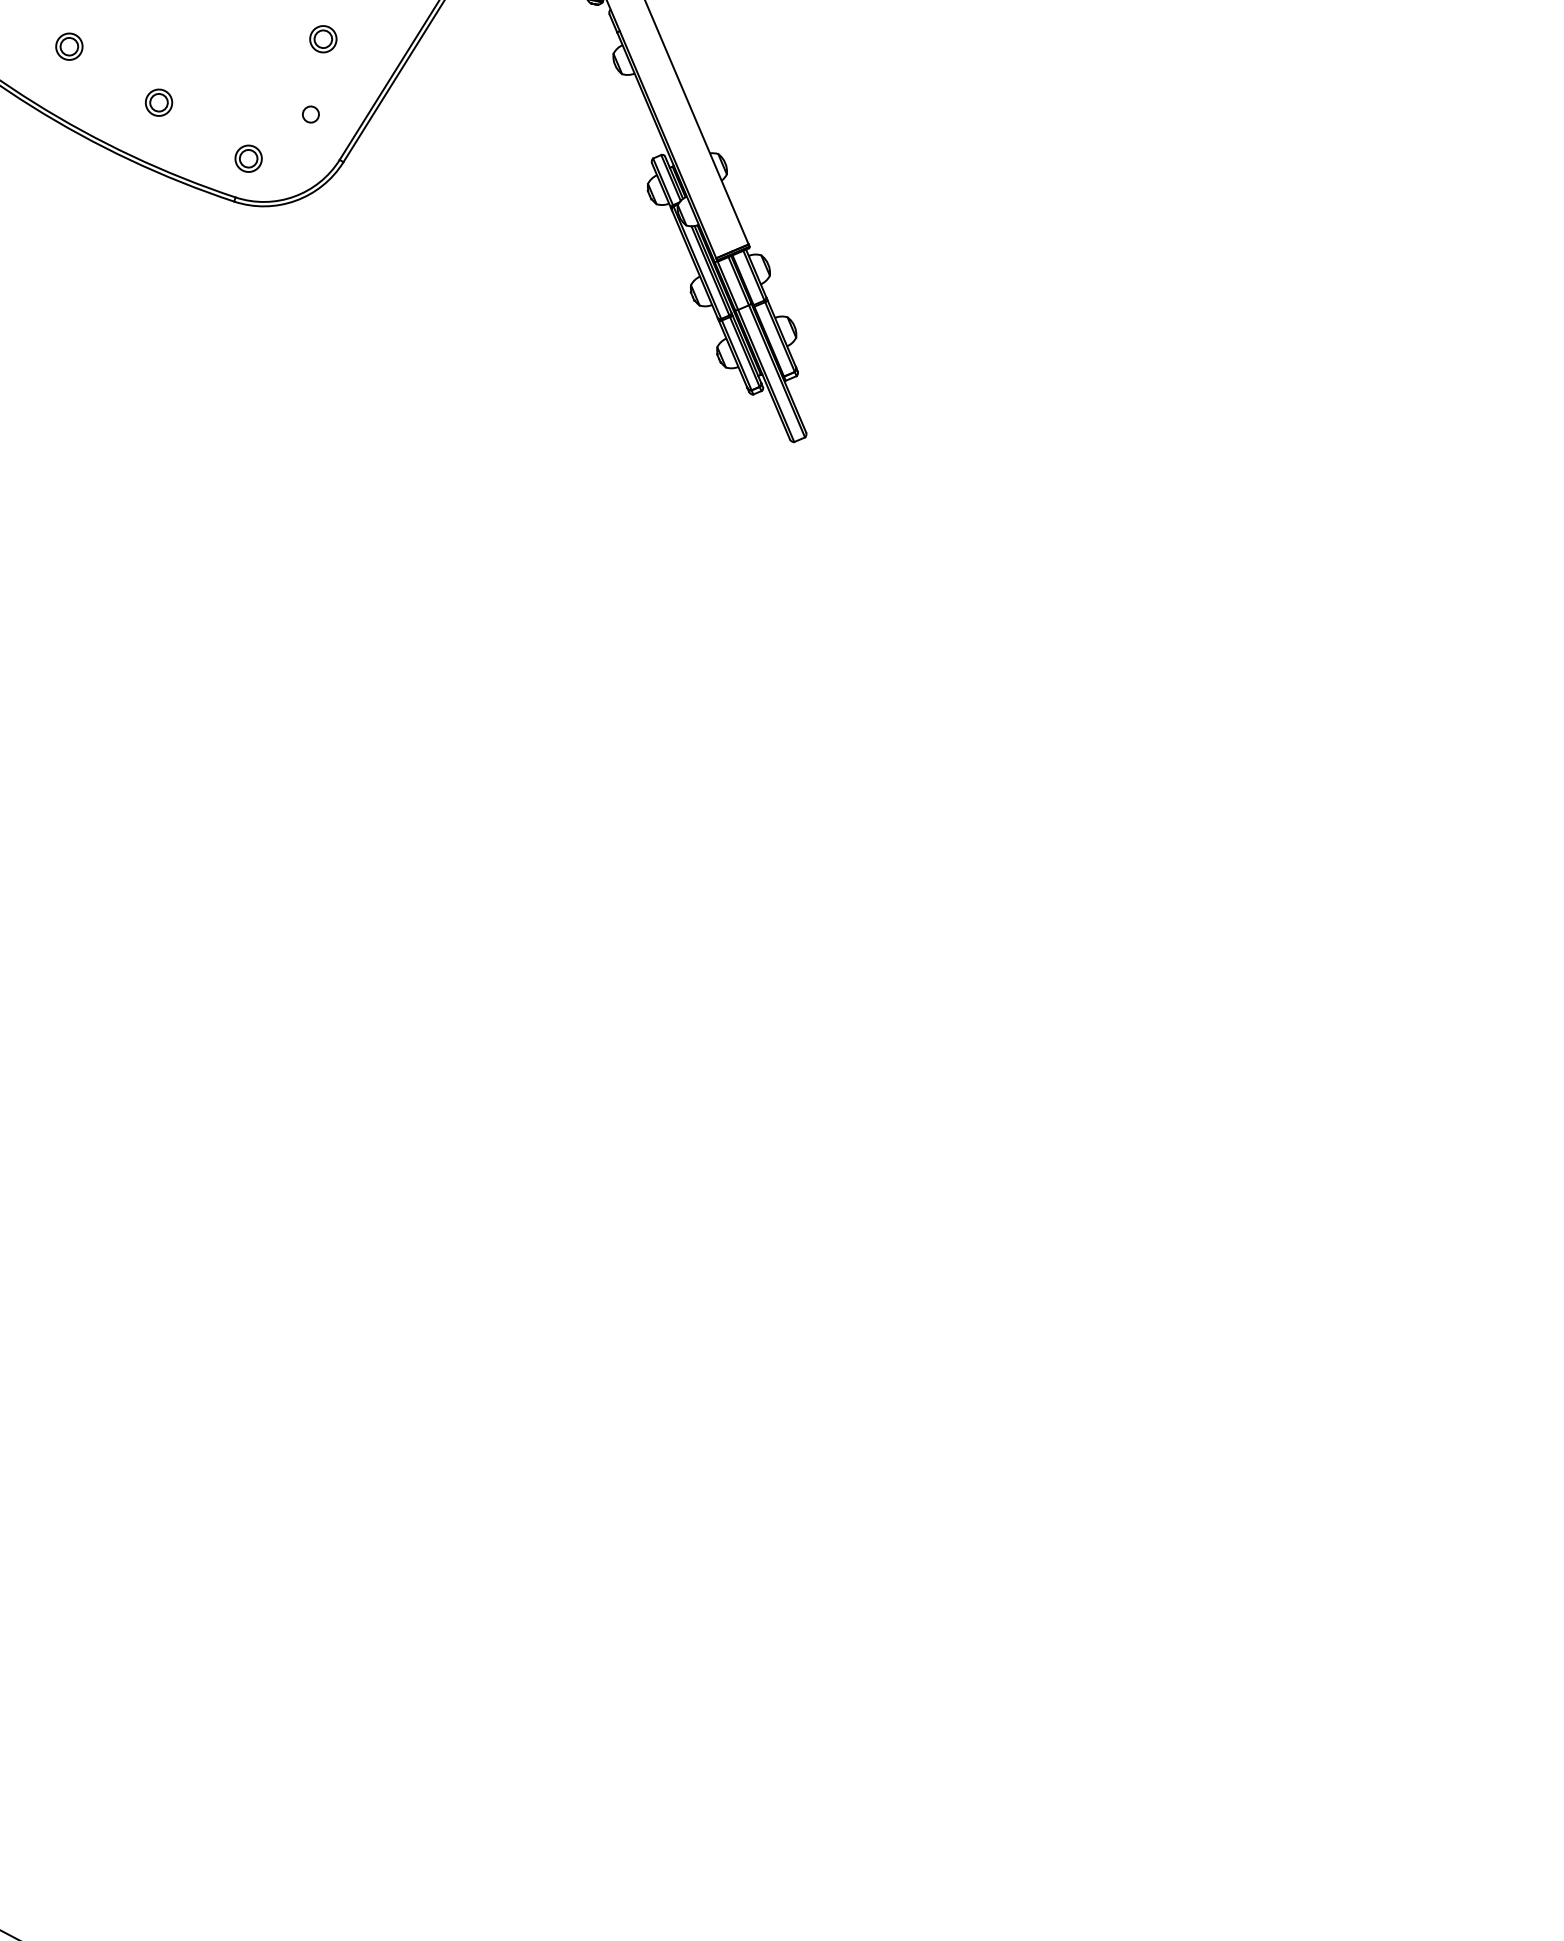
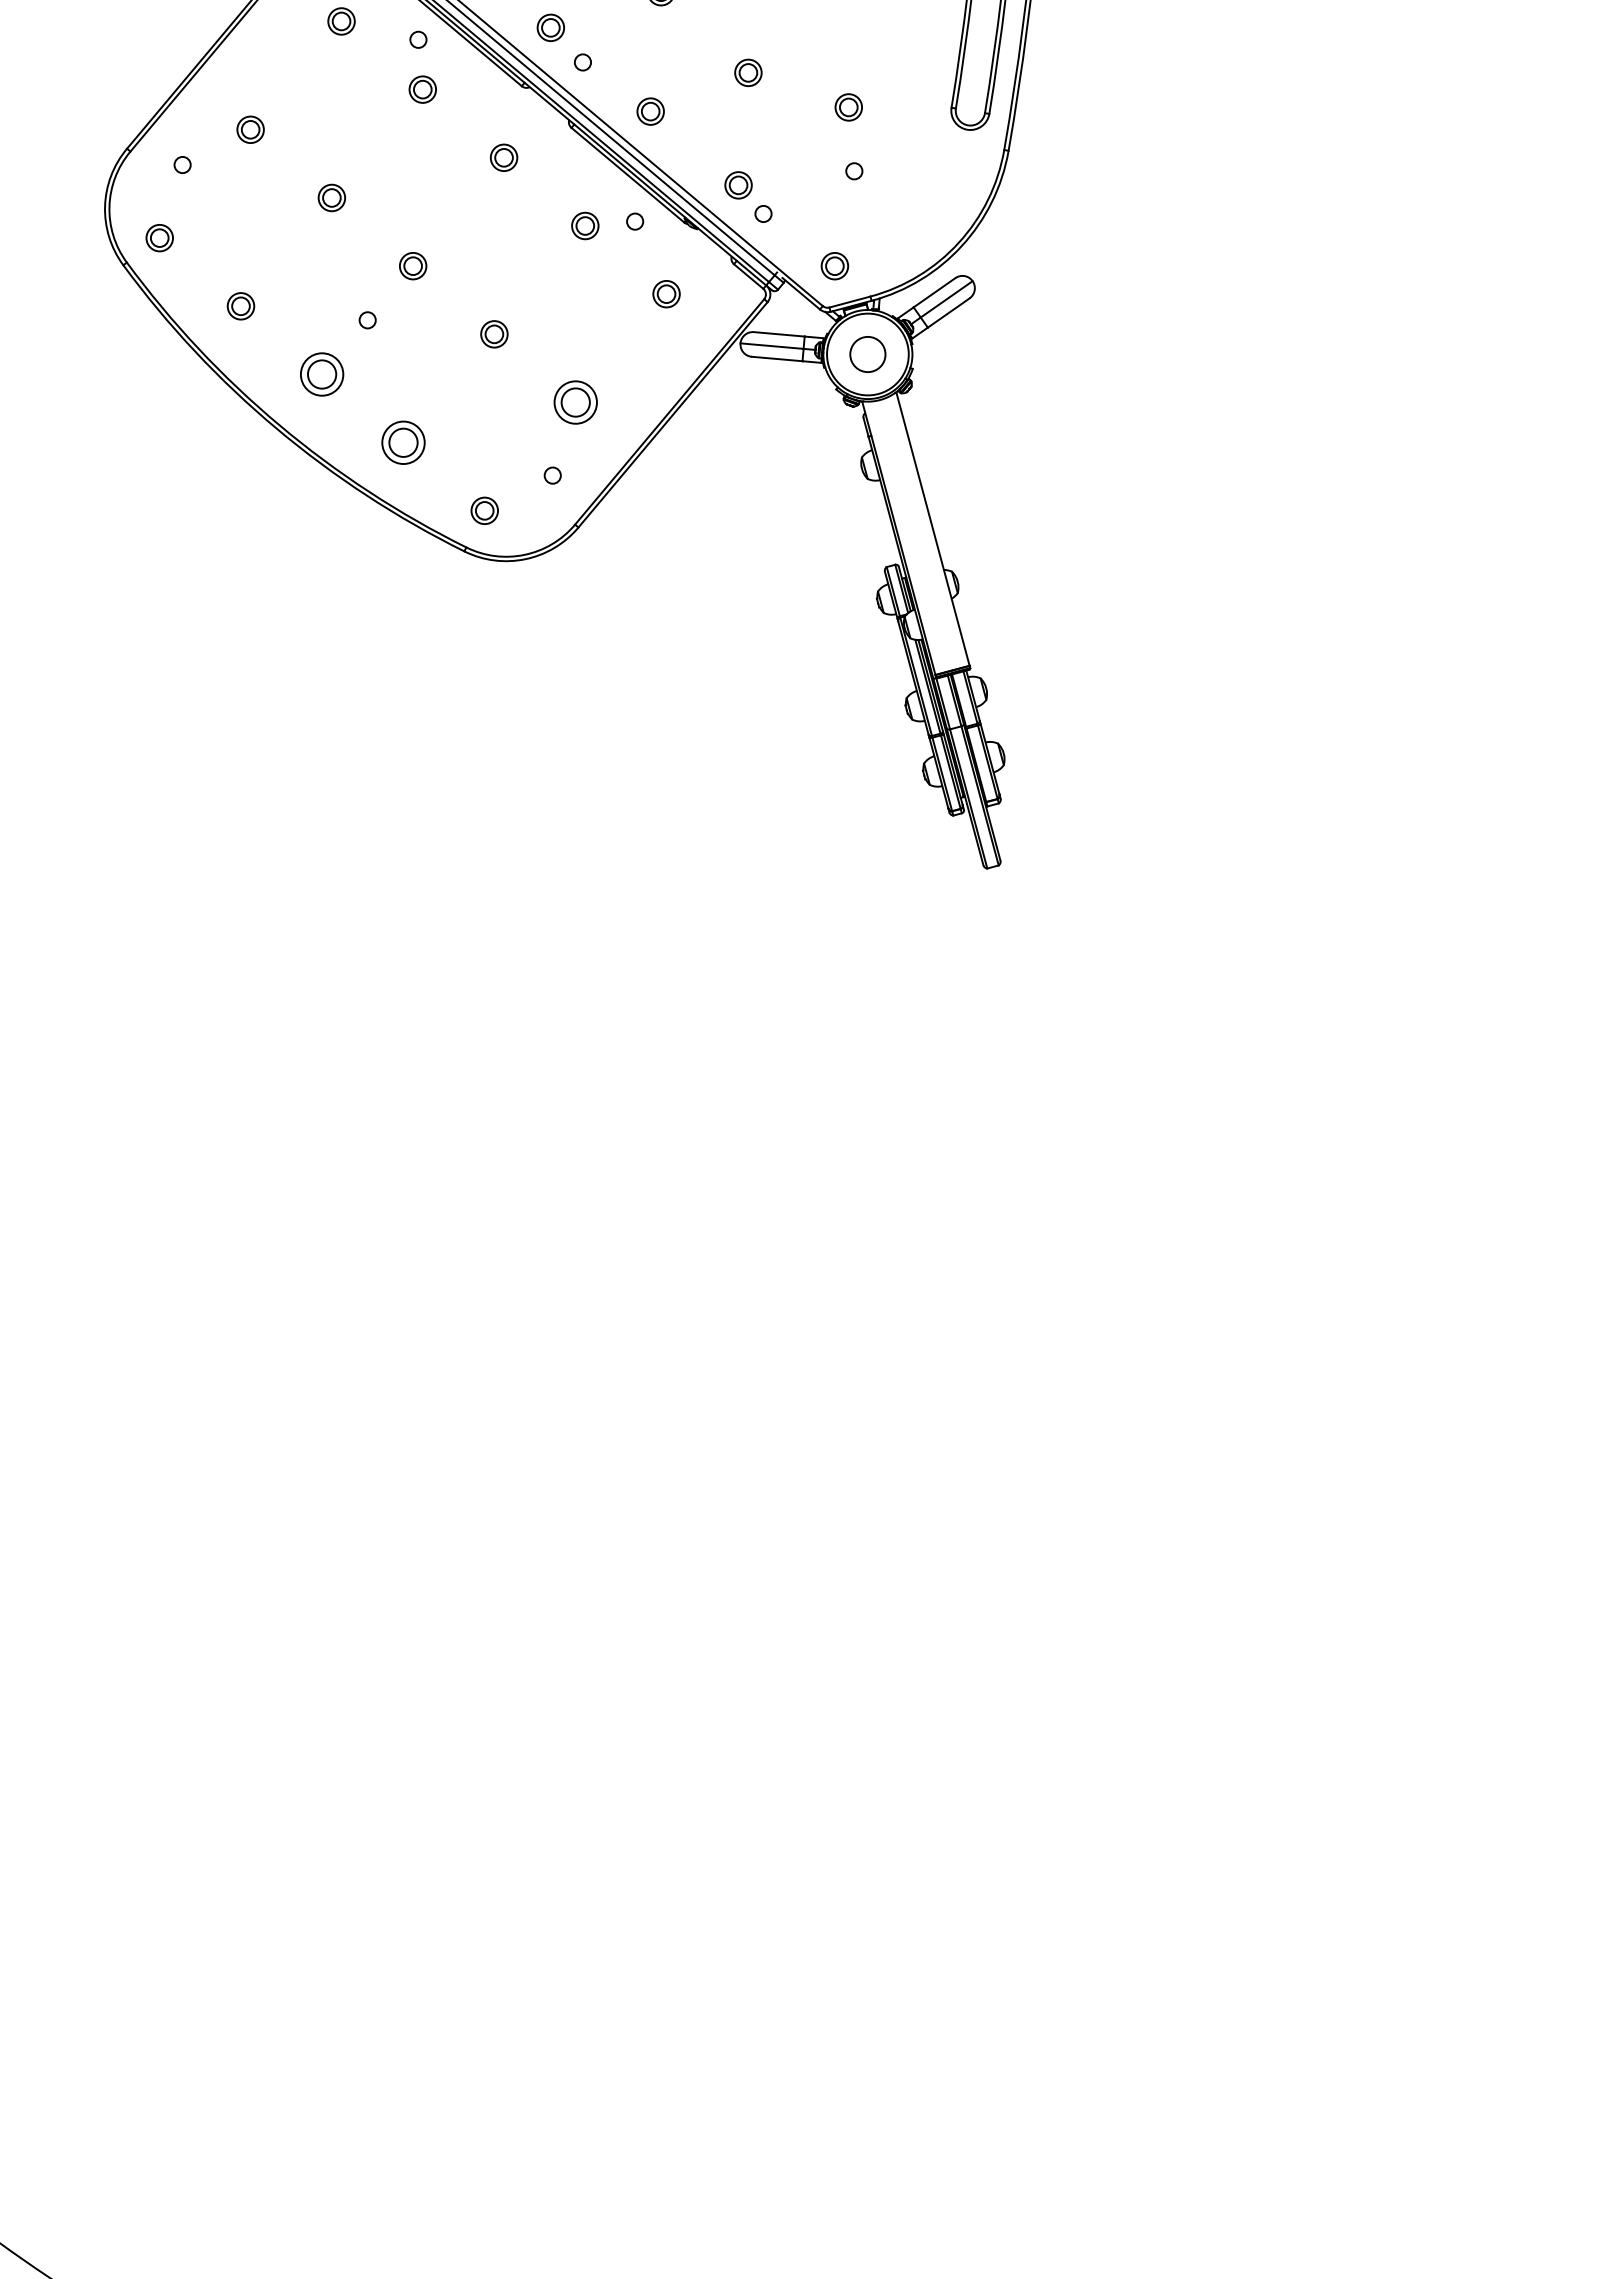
part: (323, 39) -> (575, 402), size x1.6
part: (69, 46) -> (322, 374), size x1.6
part: (158, 102) -> (403, 442), size x1.6

